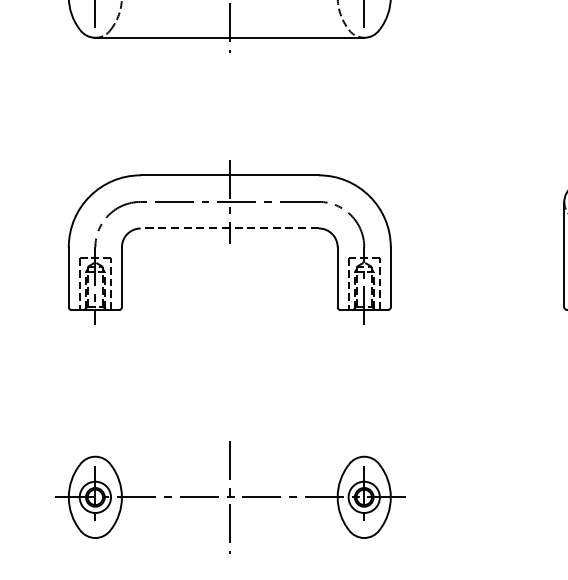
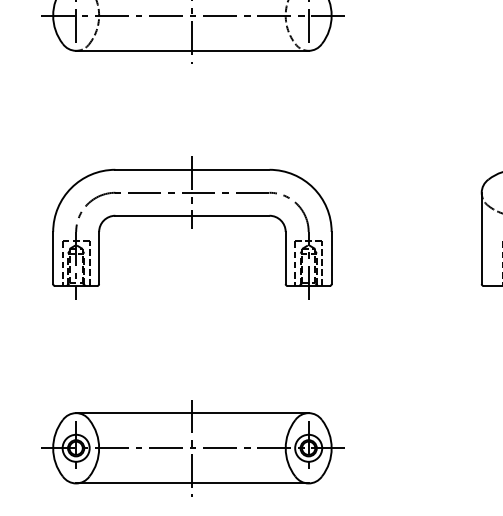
line: (228, 228) -> (191, 215), dashed -> solid
line: (229, 457) -> (192, 413), added
line: (229, 538) -> (192, 483), added

